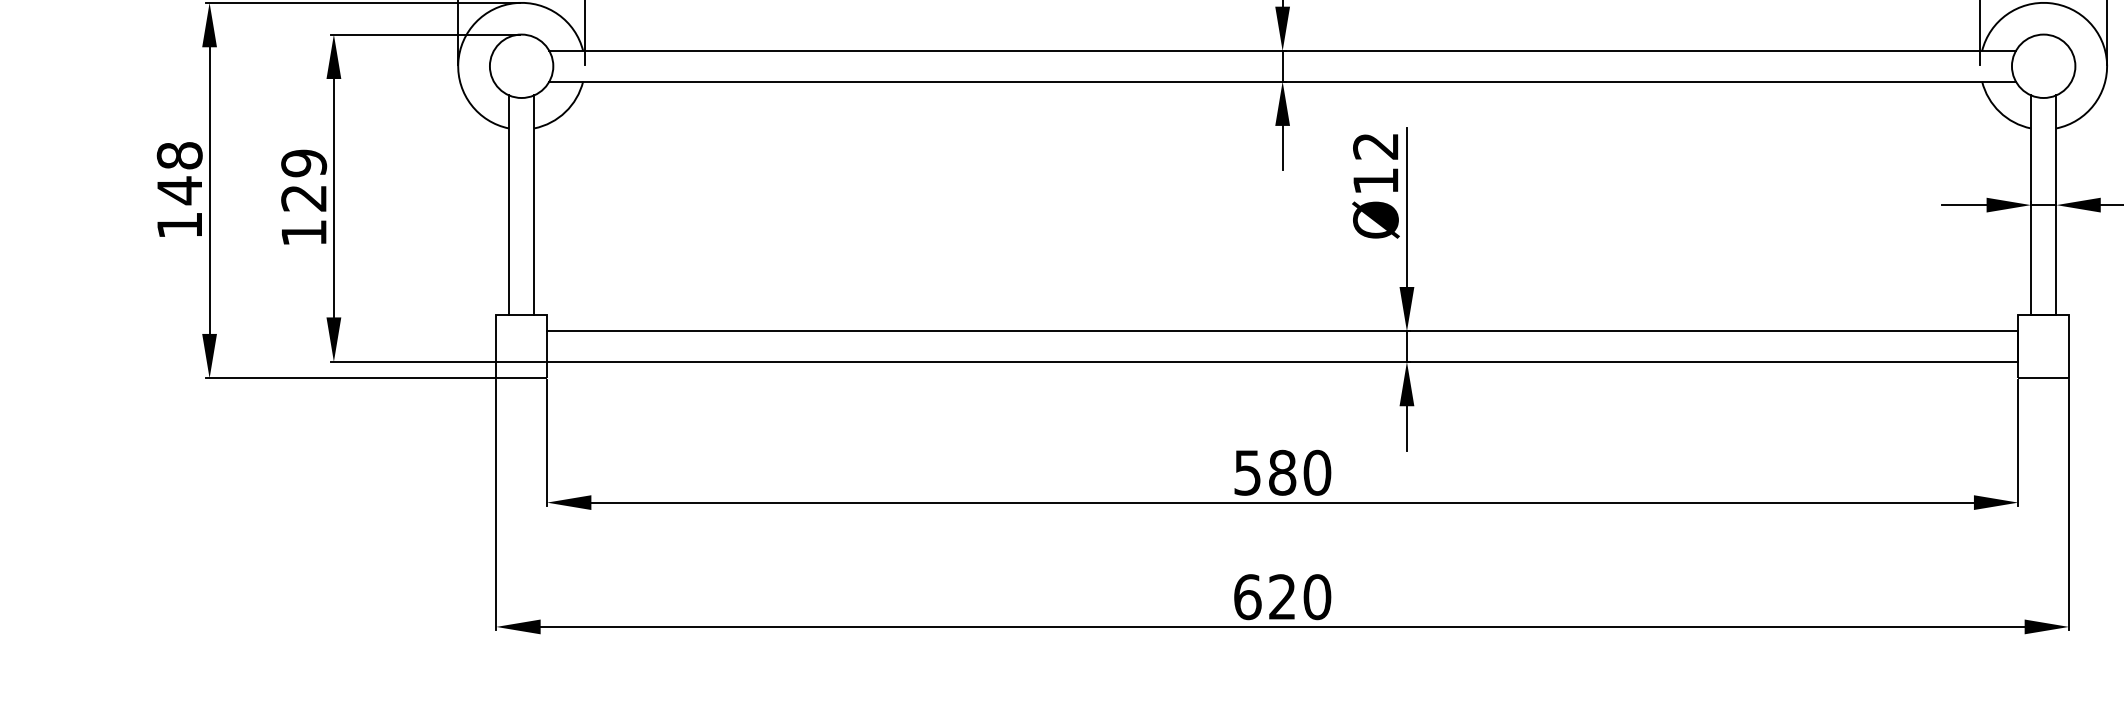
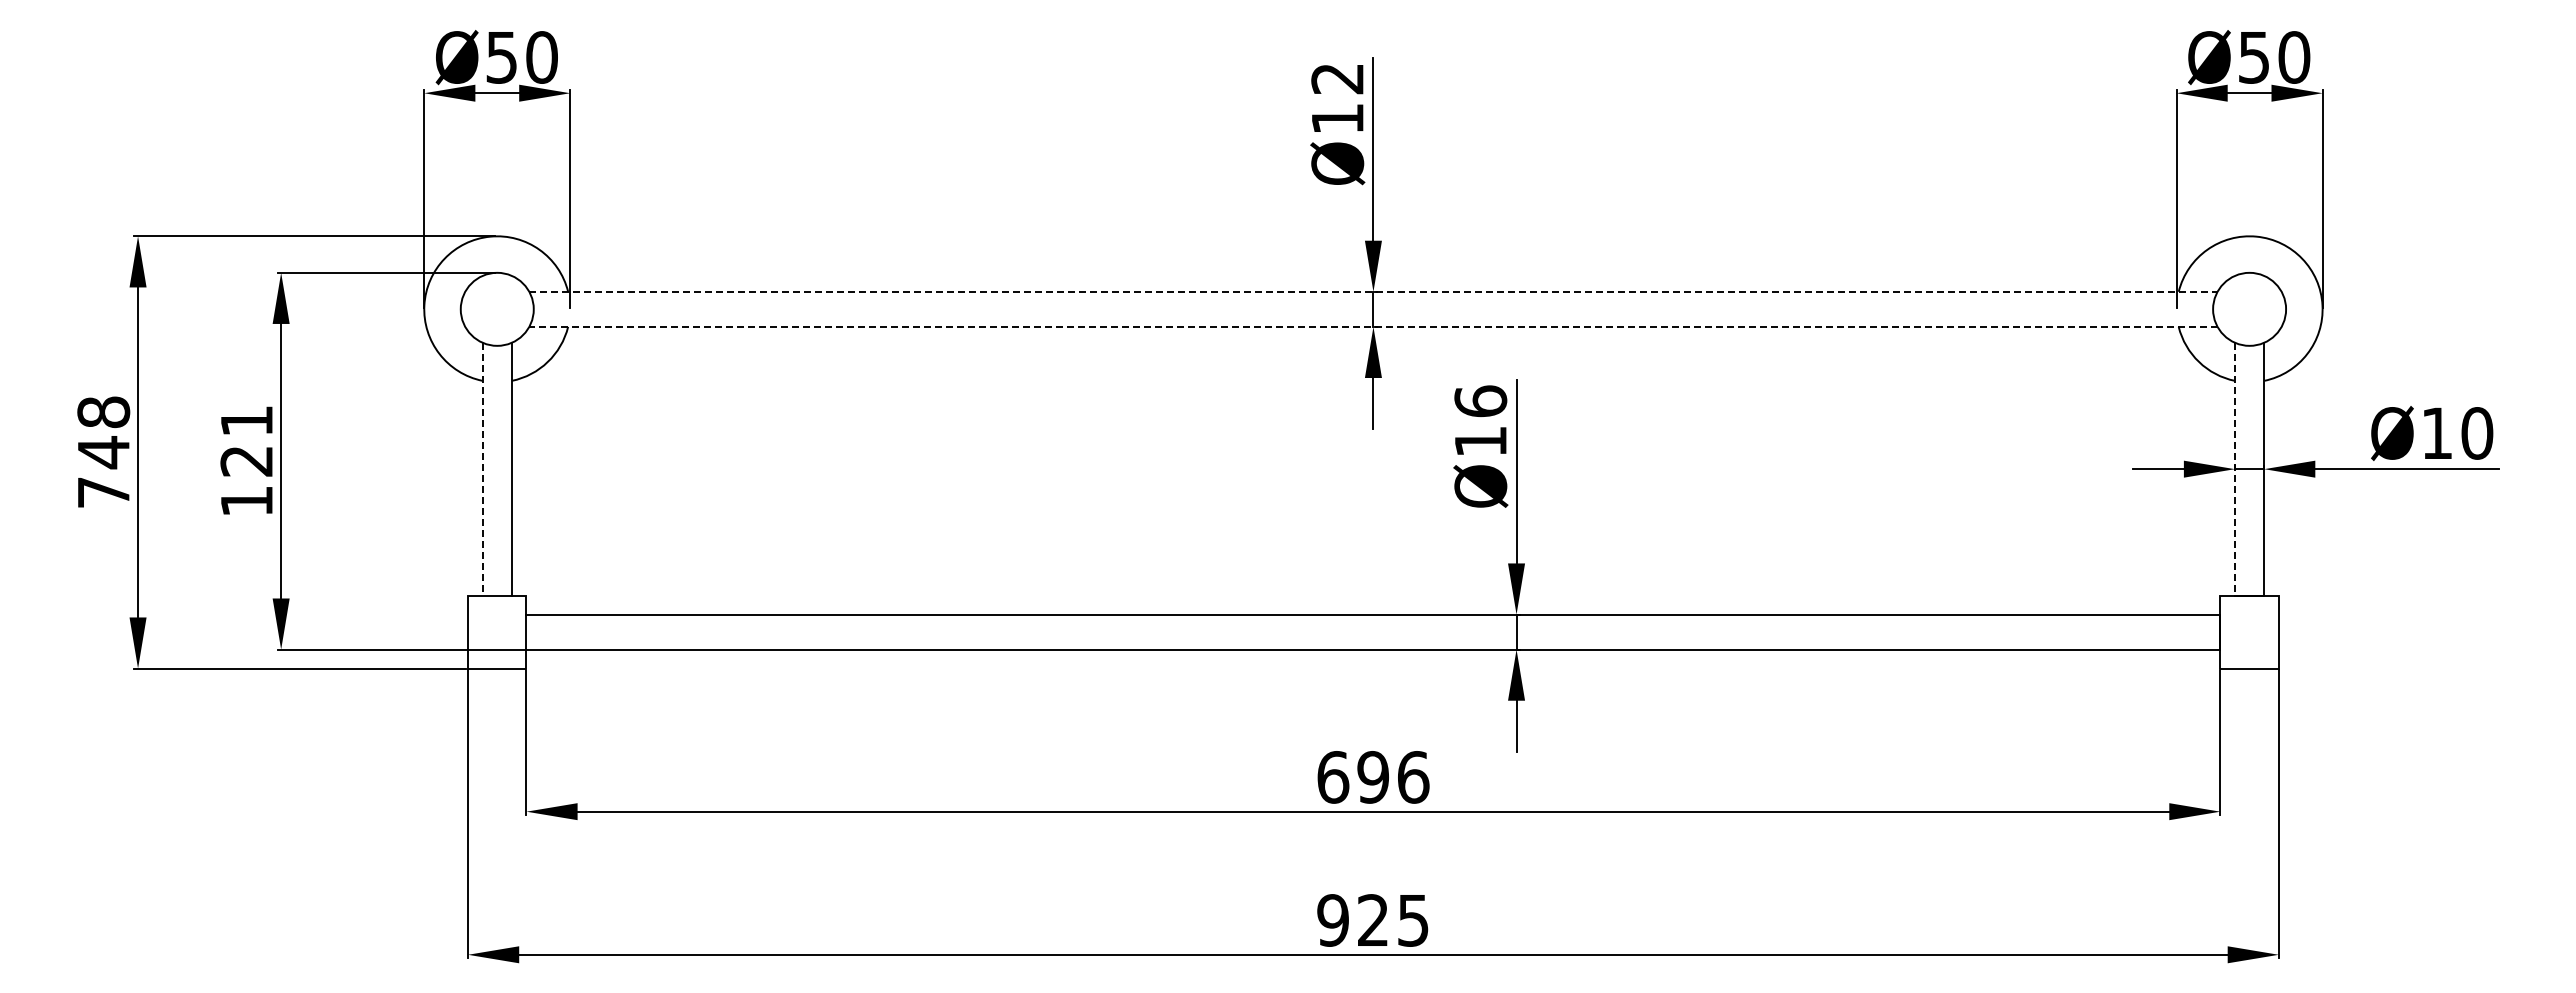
line: (1282, 50) -> (1373, 291), solid -> dashed
line: (1281, 81) -> (1372, 326), solid -> dashed
text: (1375, 146) -> (1480, 401), Ø12 -> Ø16
text: (303, 163) -> (246, 421), 129 -> 121
line: (508, 205) -> (482, 469), solid -> dashed
line: (2030, 205) -> (2234, 469), solid -> dashed
text: (179, 225) -> (103, 492), 148 -> 748
text: (1282, 472) -> (1373, 777), 580 -> 696
text: (1282, 597) -> (1373, 920), 620 -> 925

